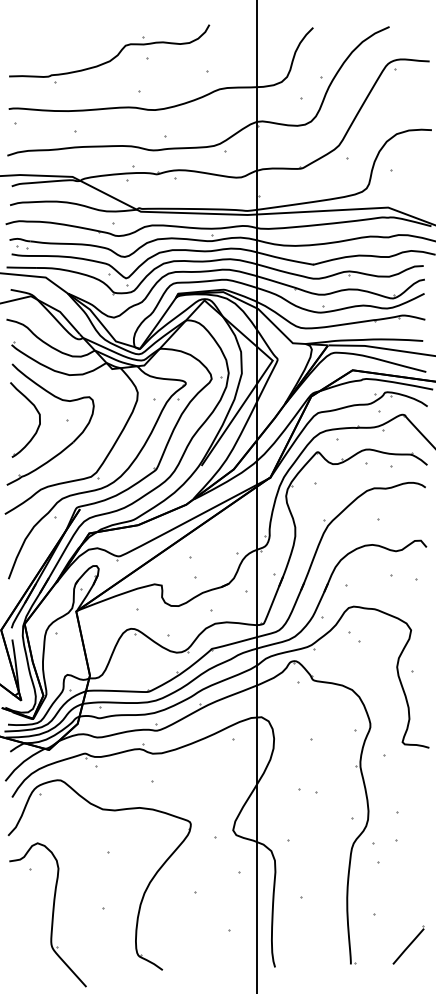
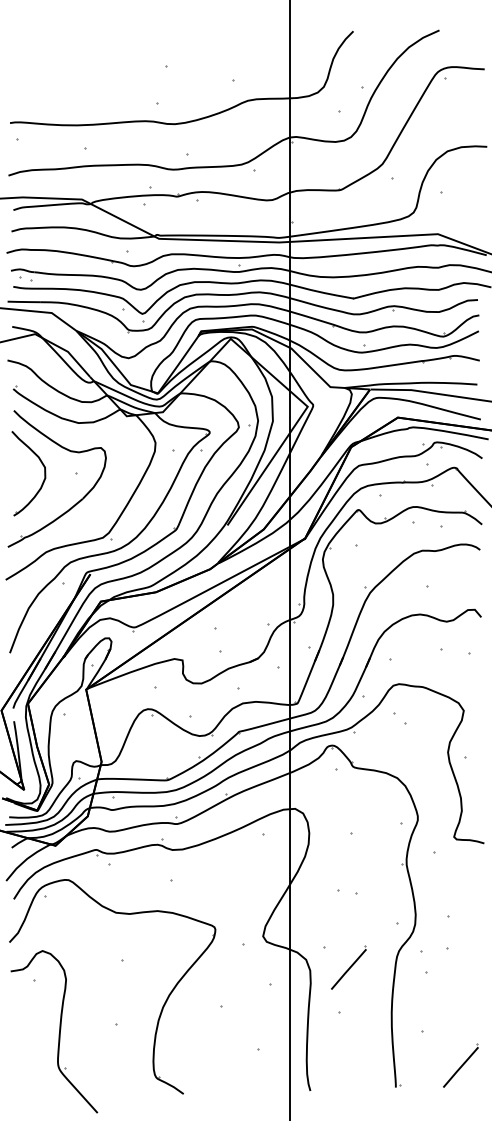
part: (111, 58) -> (125, 66), removed
part: (308, 857) -> (348, 967), added

